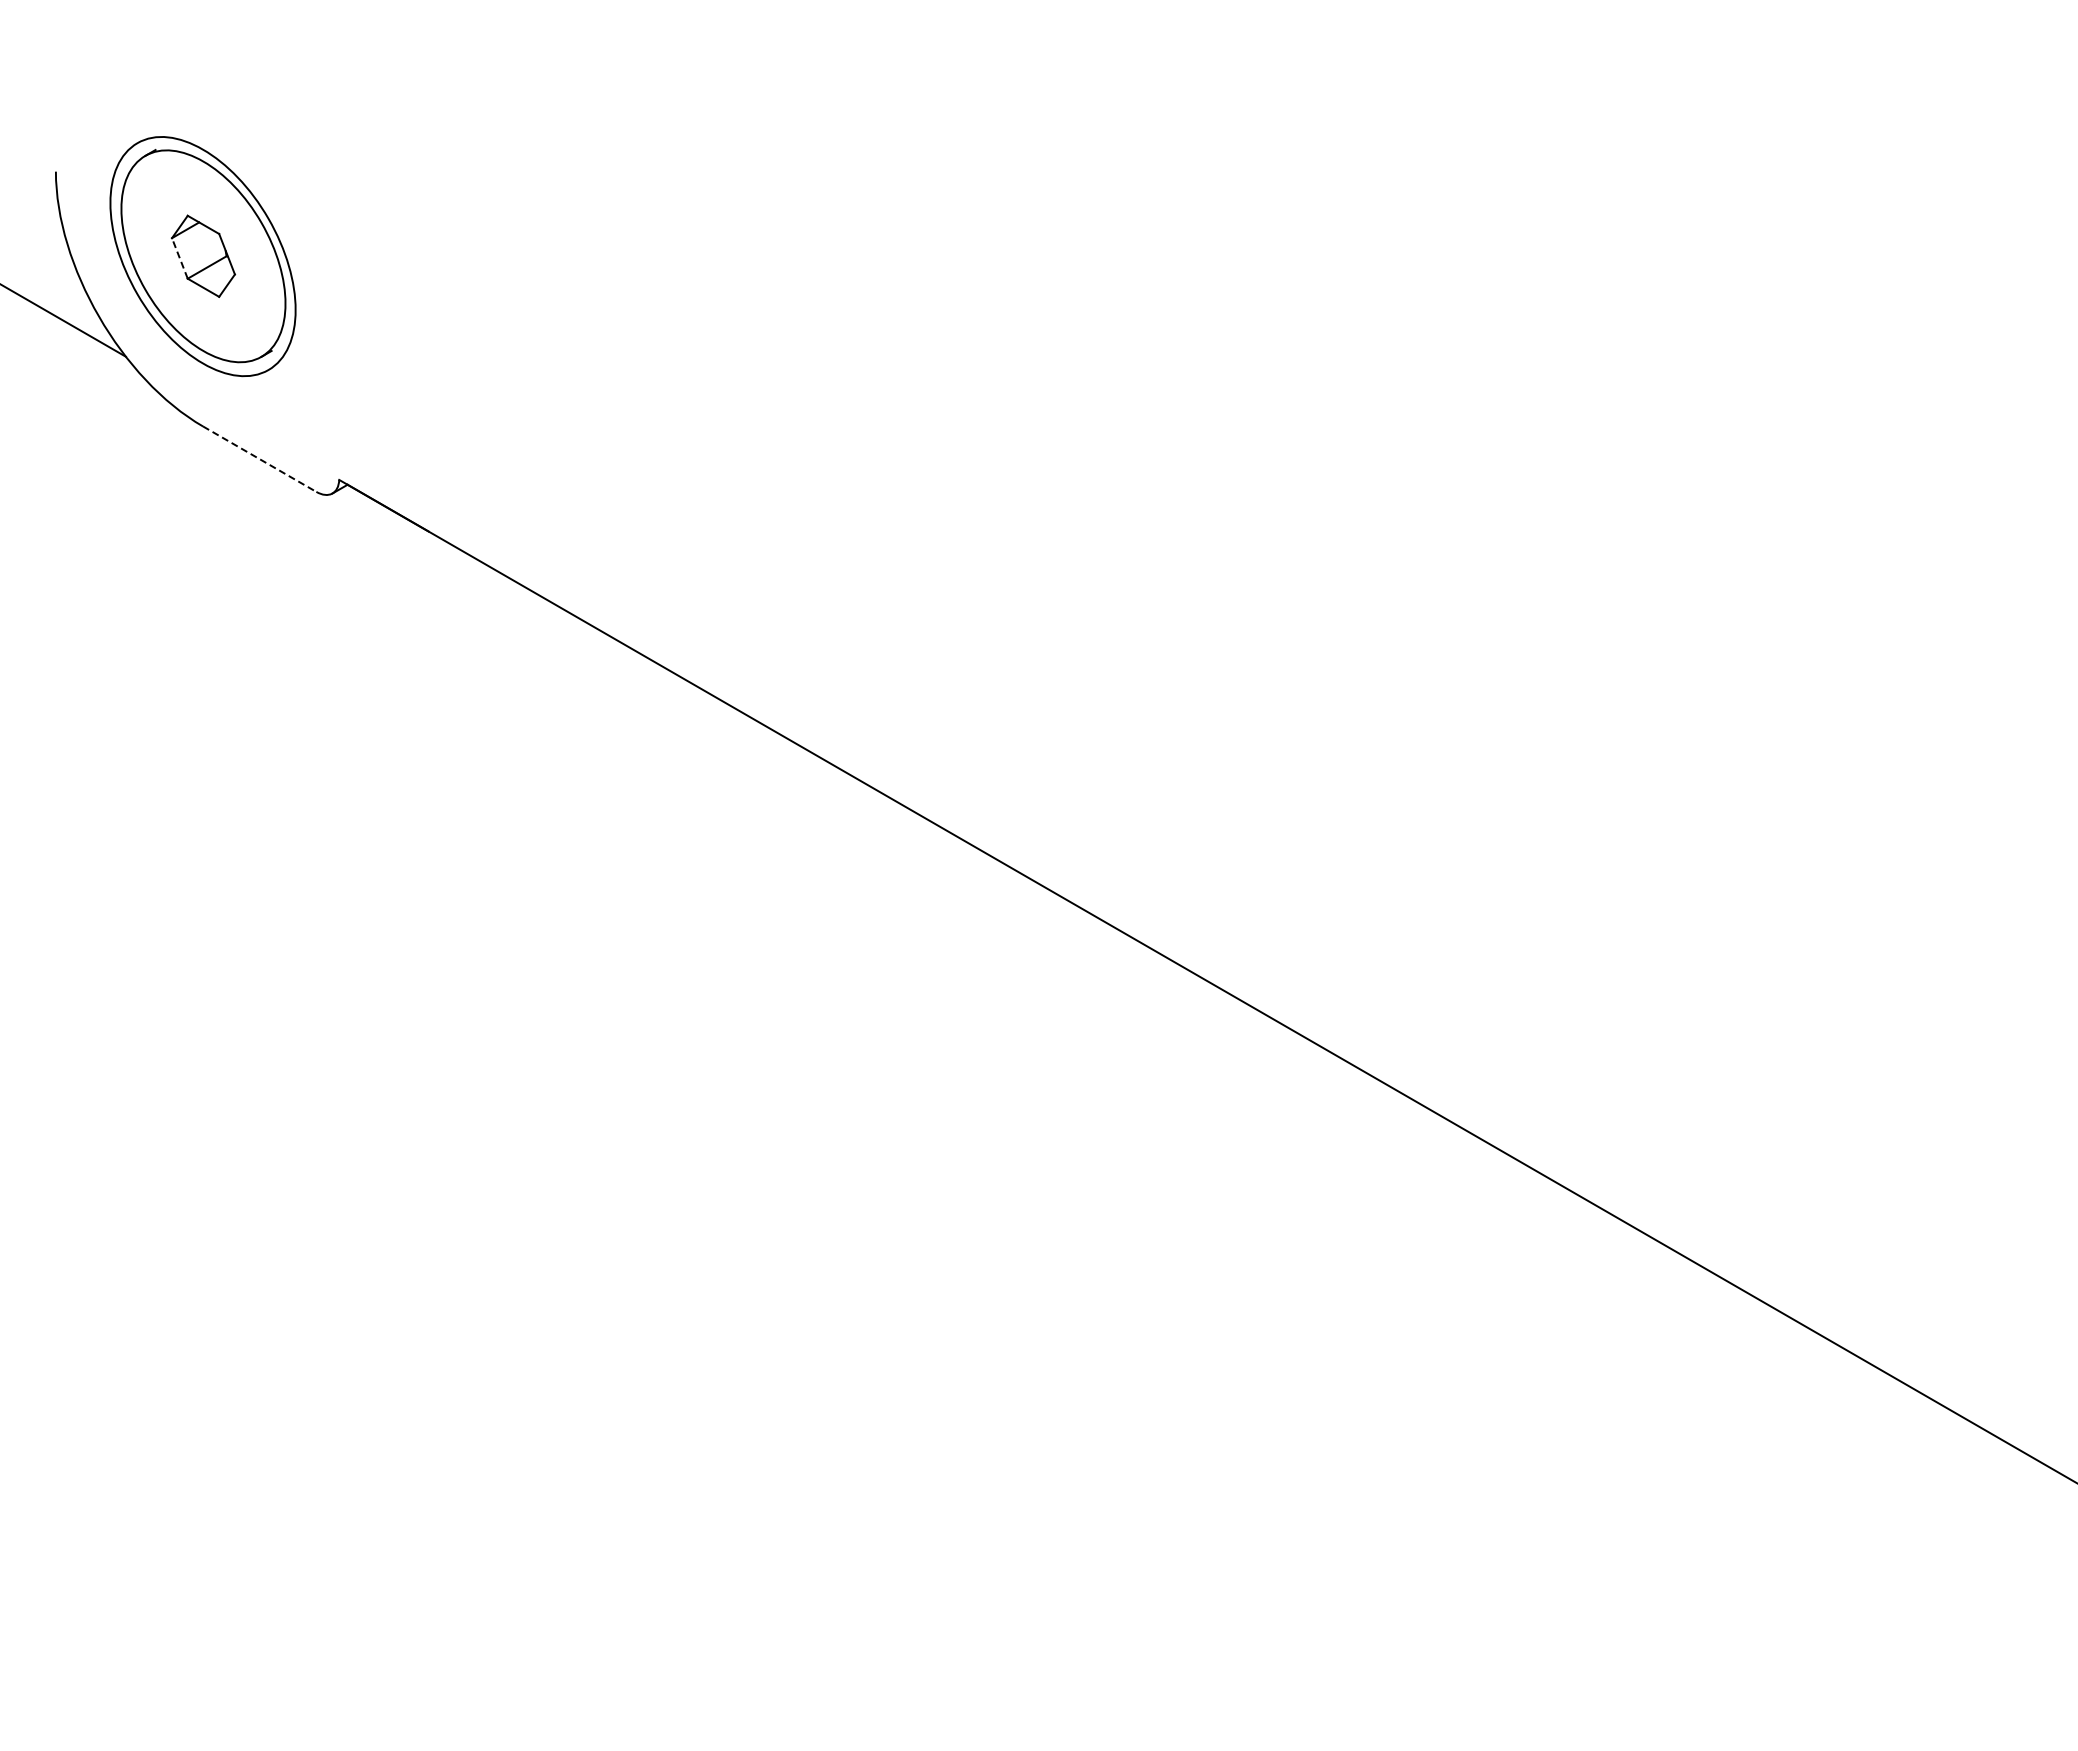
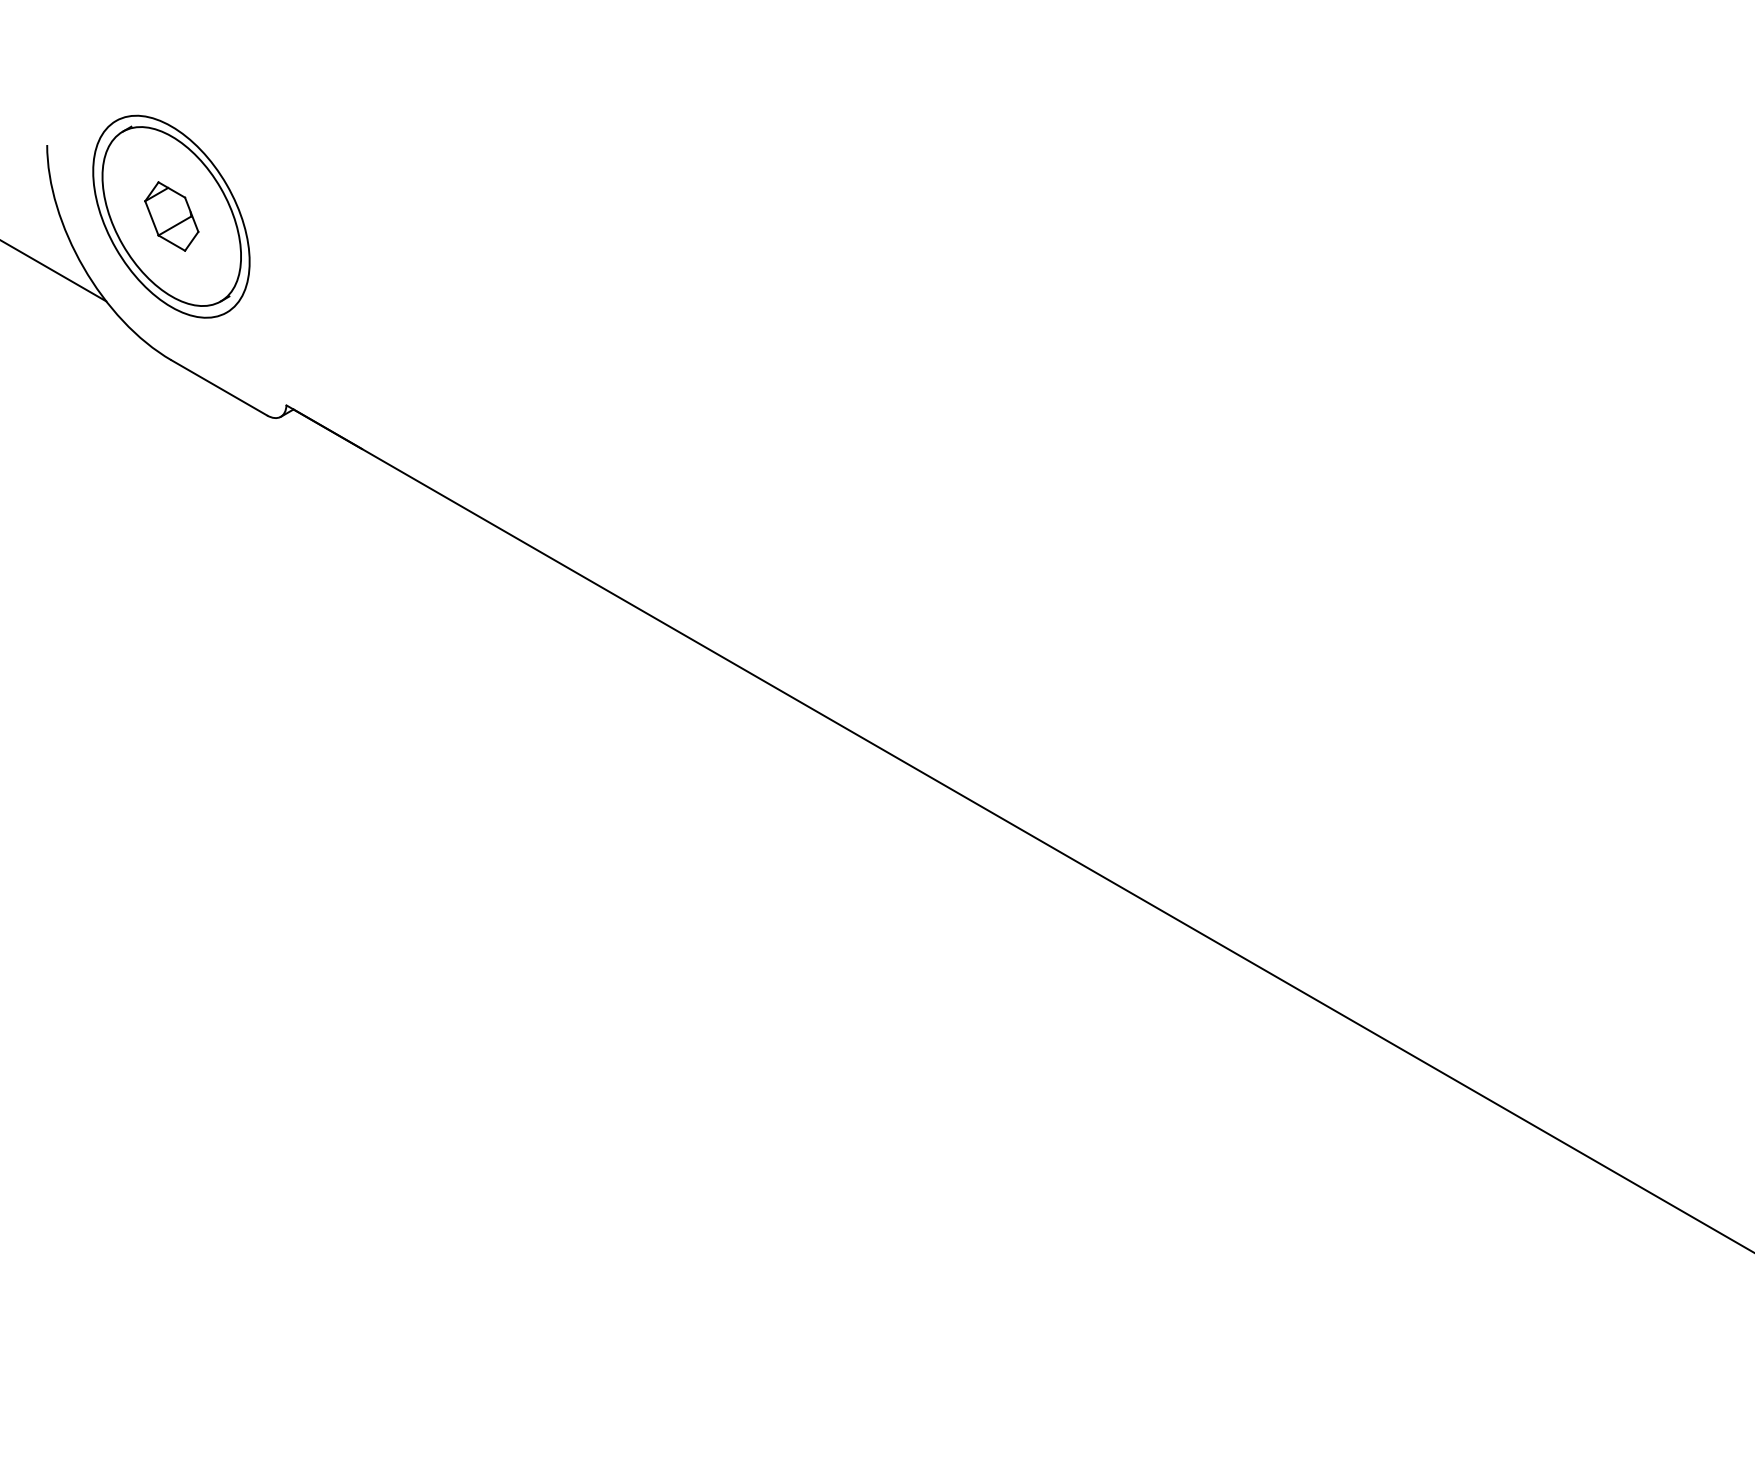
line: (179, 258) -> (151, 218), dashed -> solid
line: (260, 459) -> (219, 388), dashed -> solid

